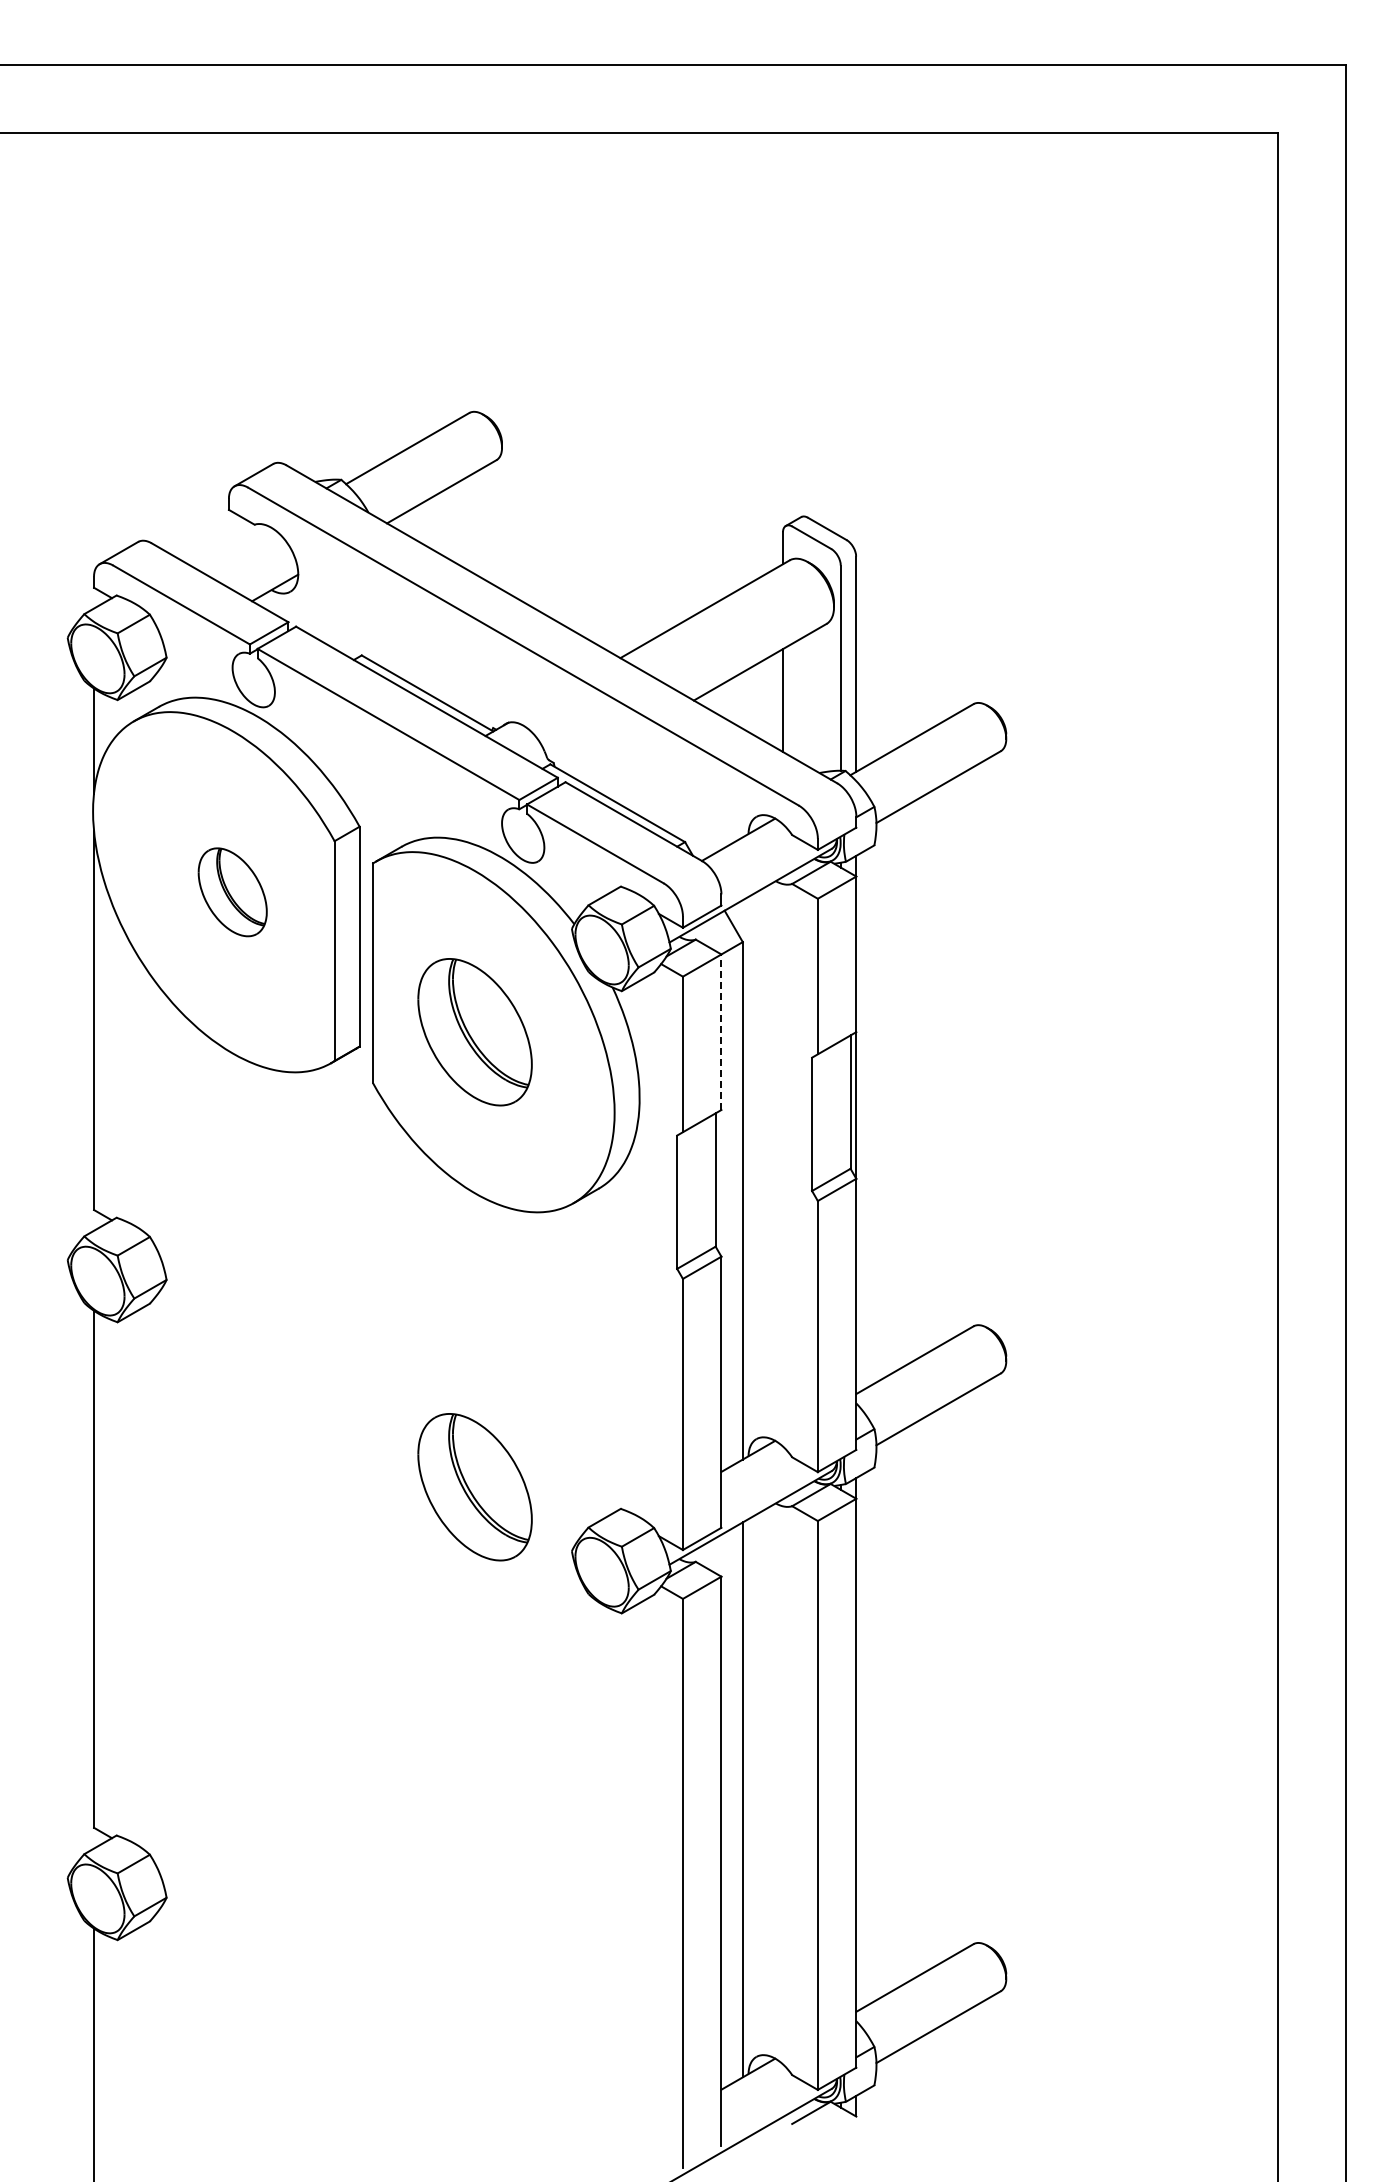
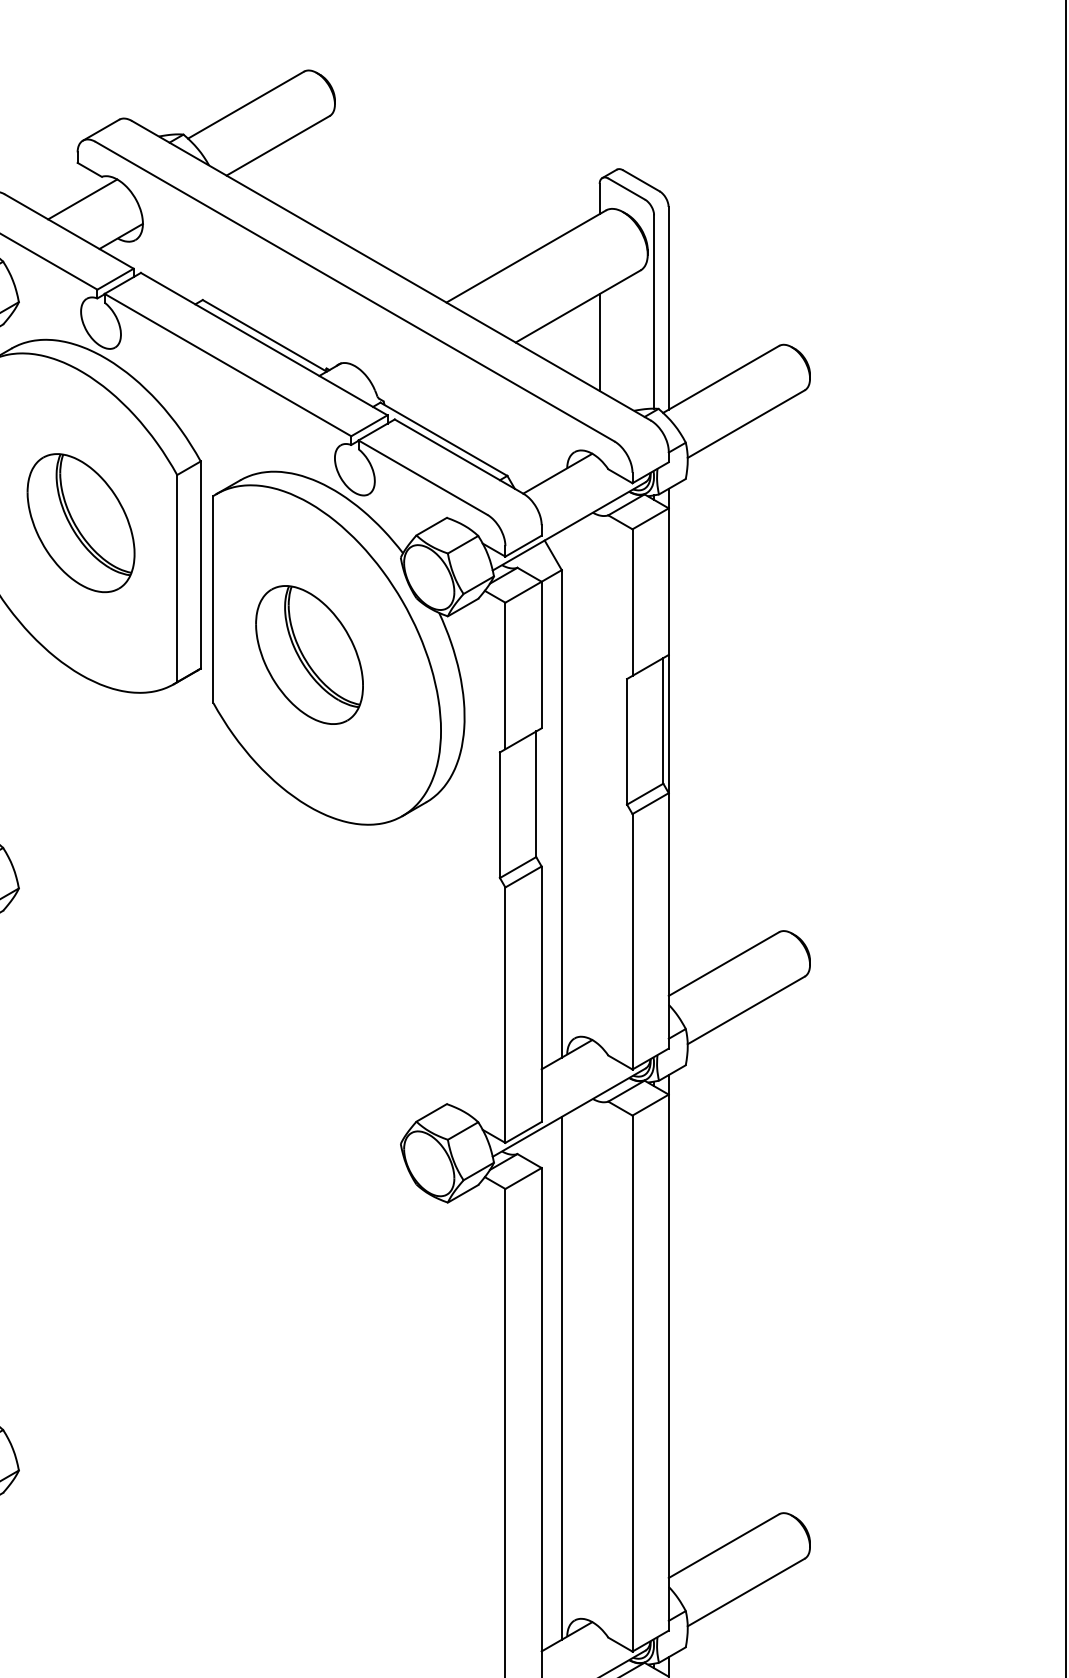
line: (234, 548) -> (82, 199), added
part: (232, 892) -> (80, 523), size x1.67
line: (721, 1032) -> (541, 655), dashed -> solid
part: (474, 1487) -> (309, 1084), removed

